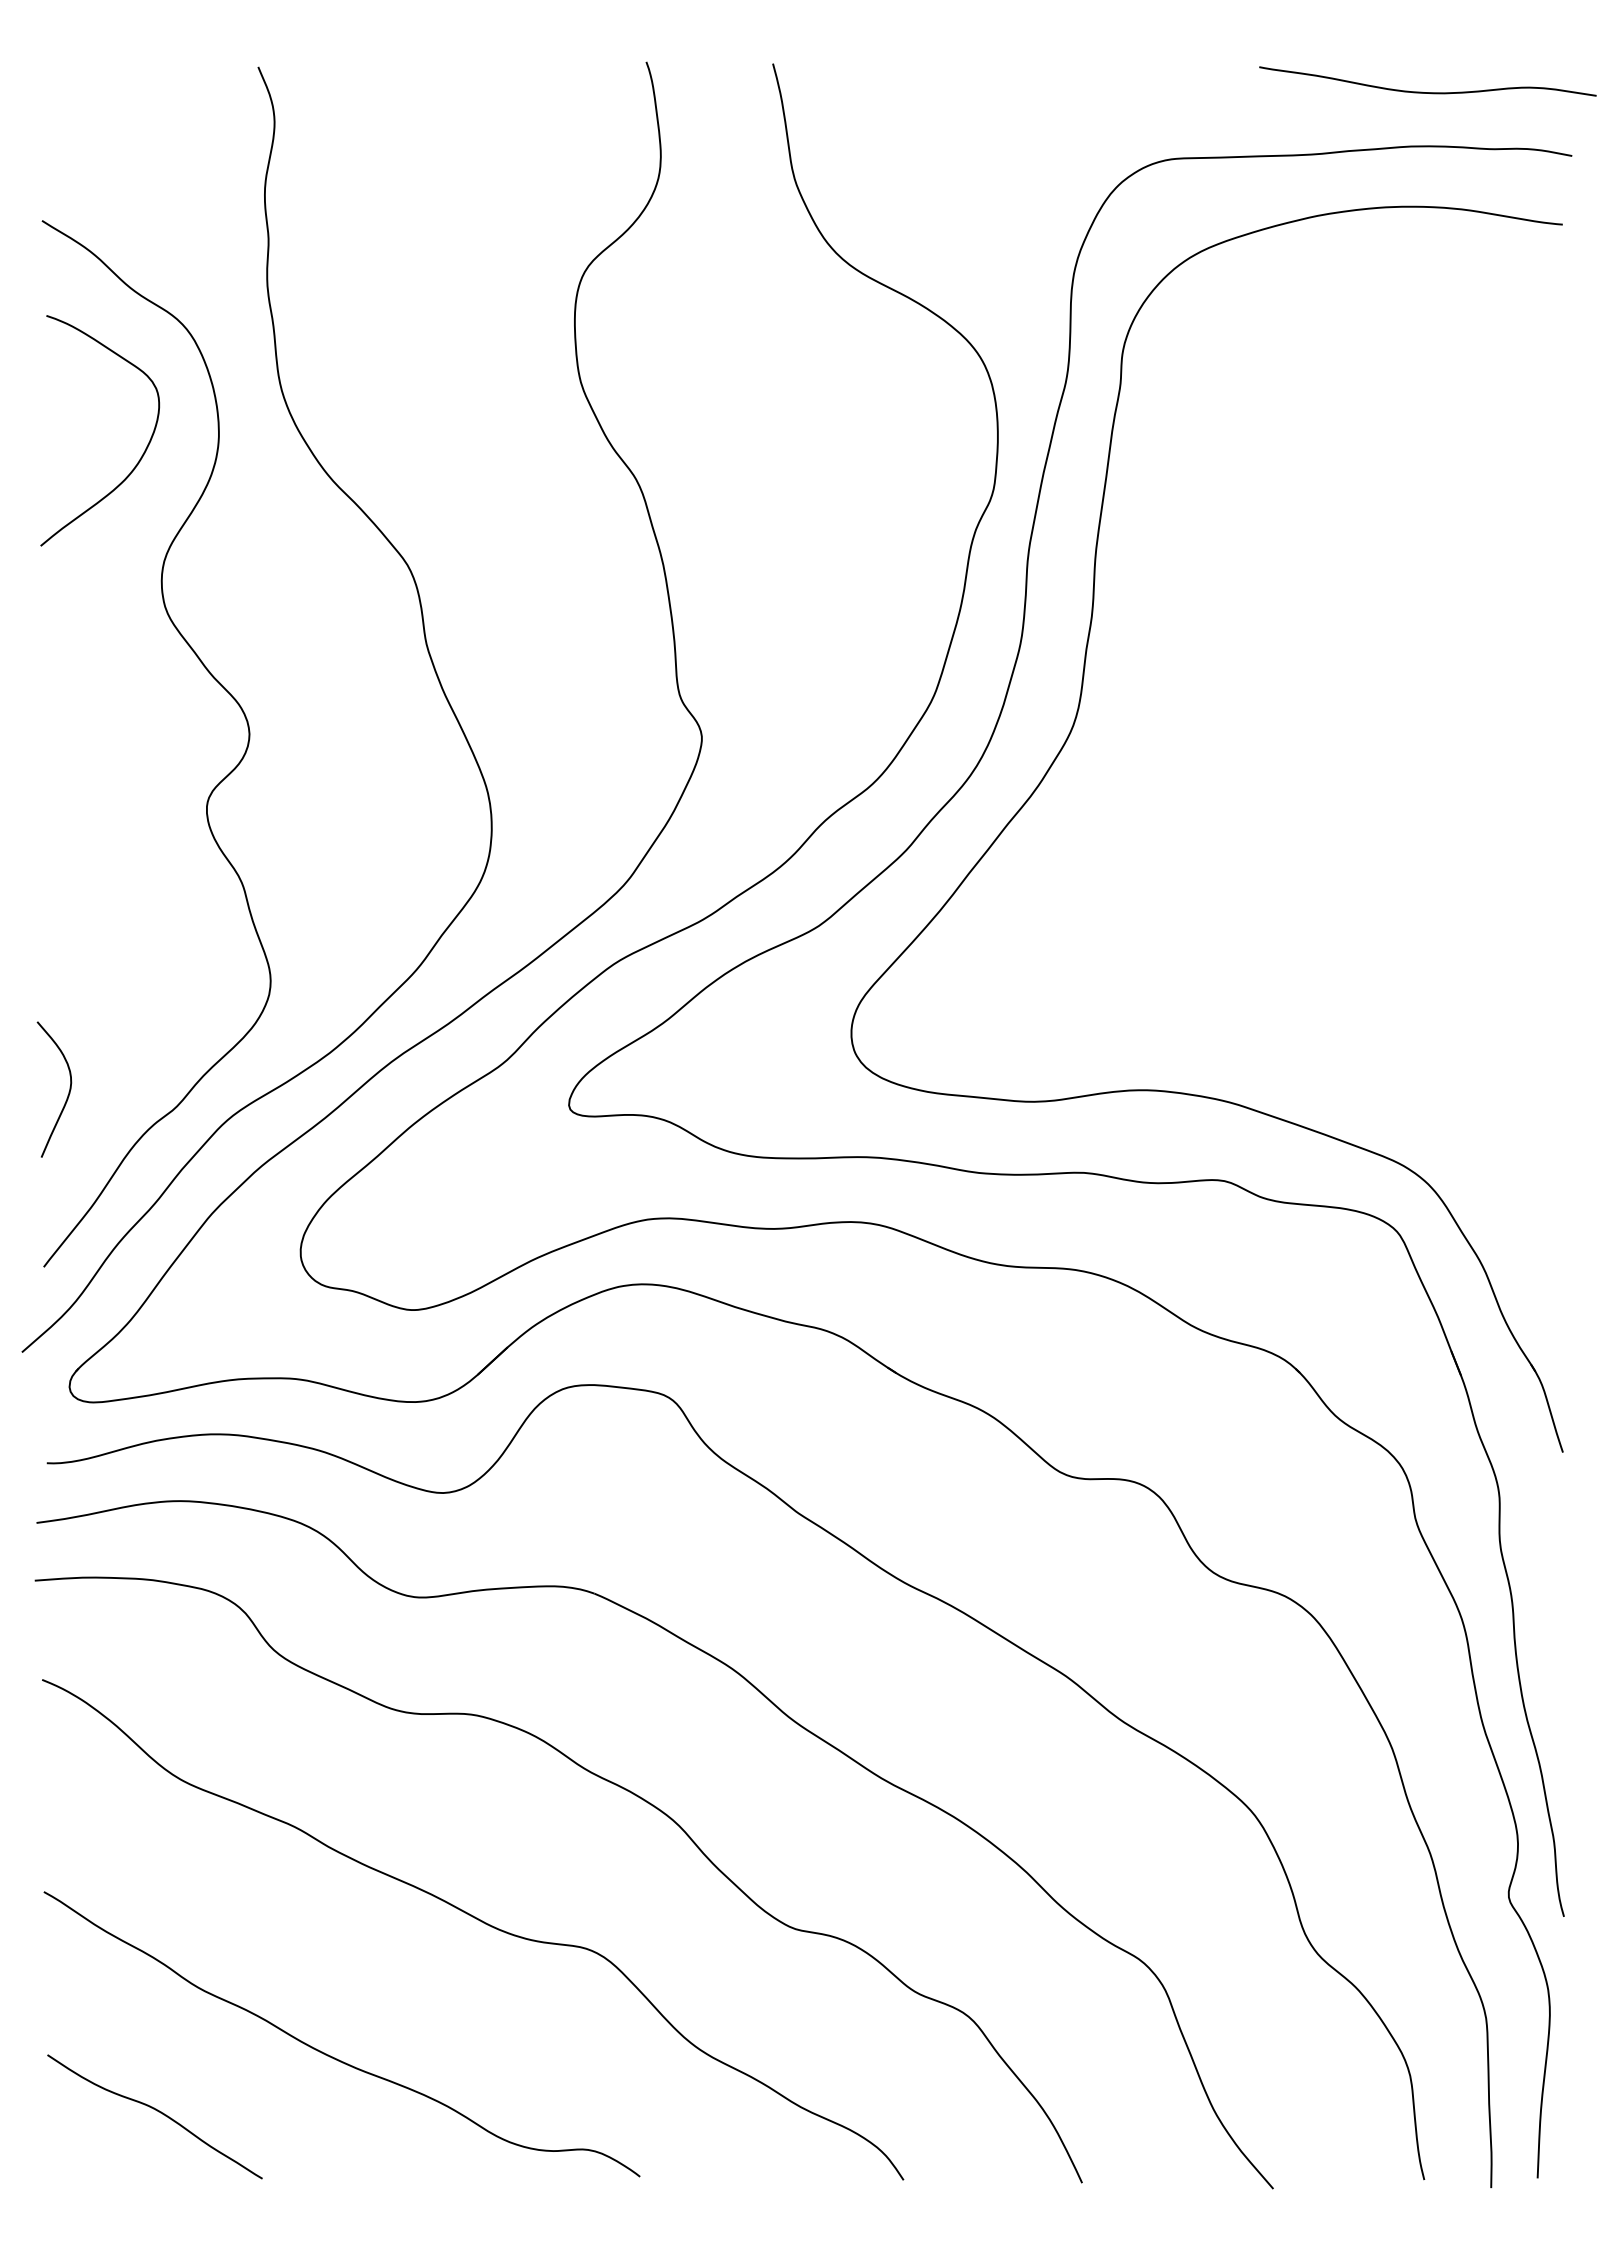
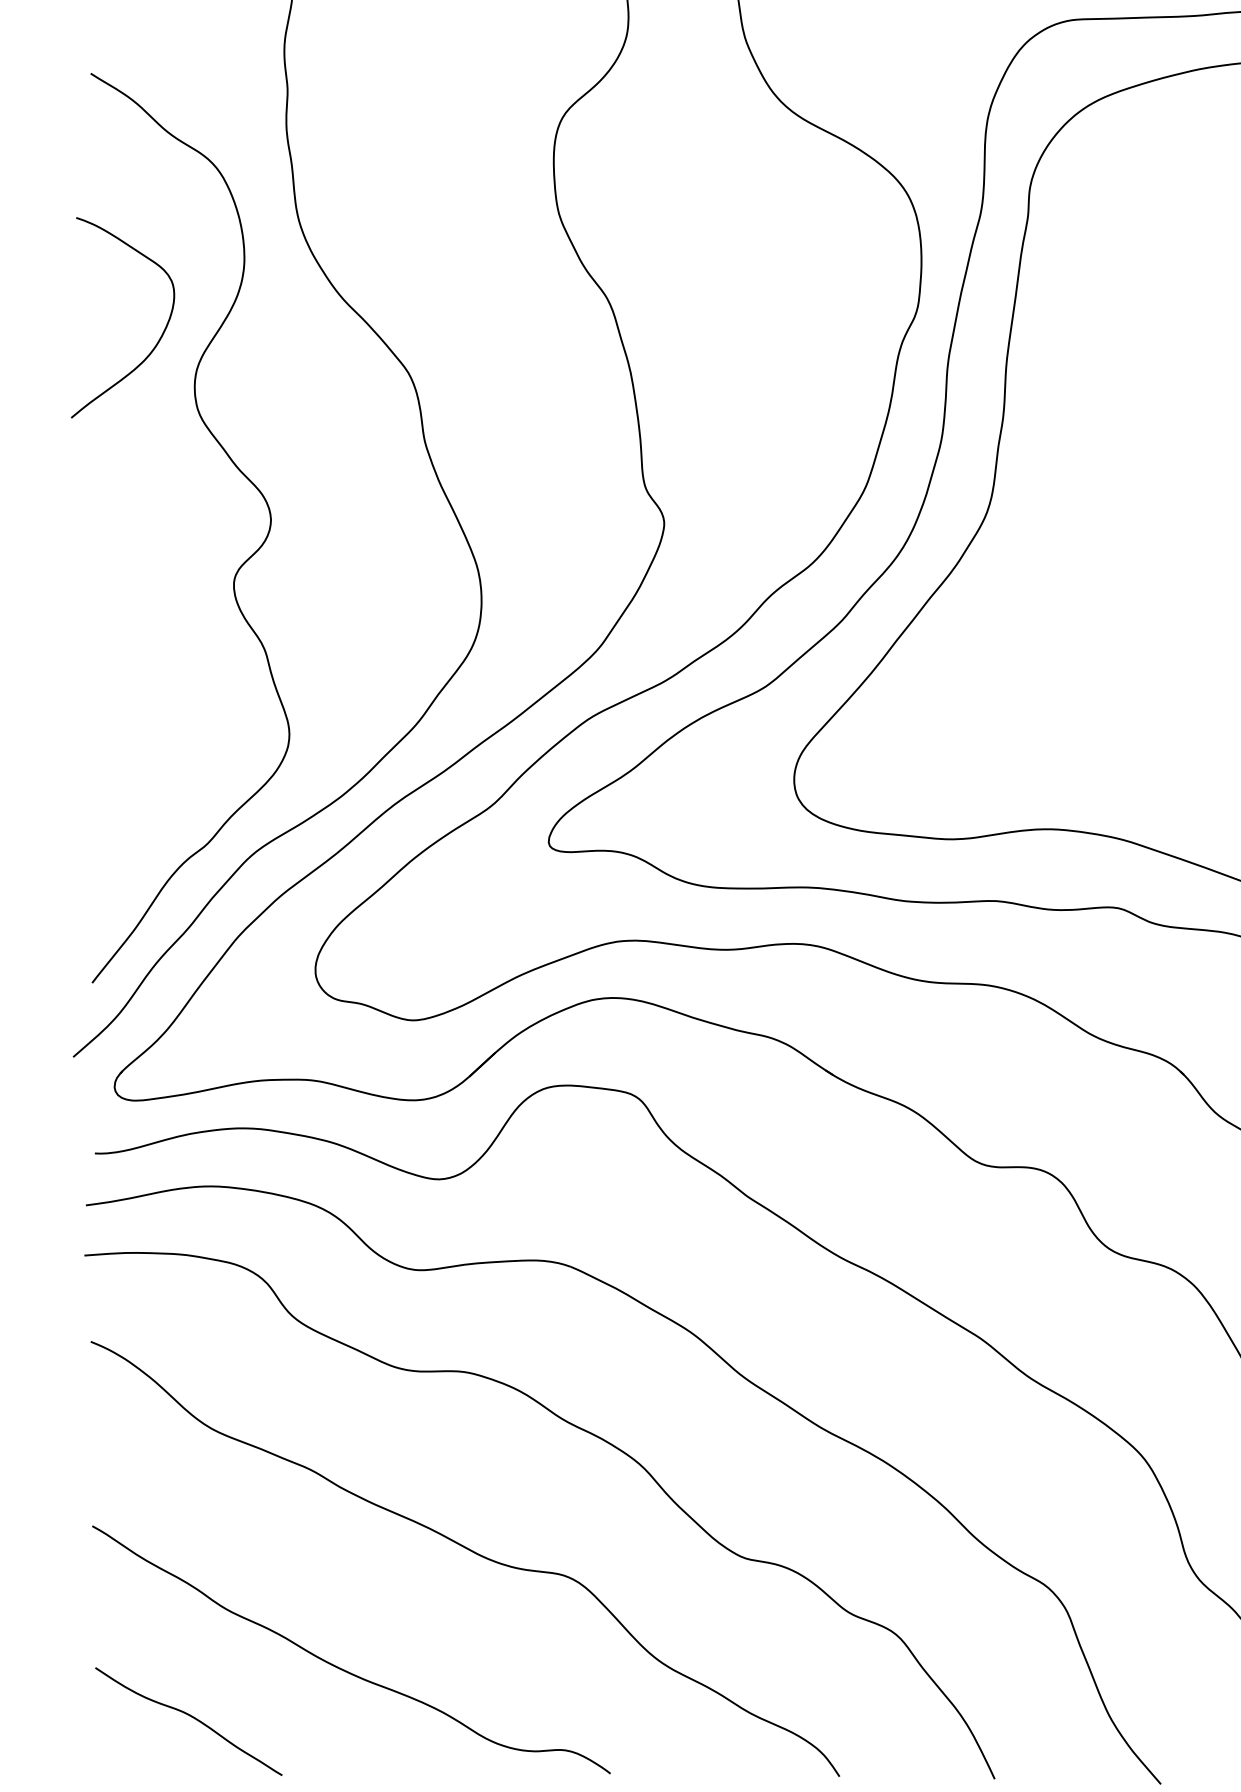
curve: (141, 455) -> (158, 339), moved
curve: (68, 1091) -> (113, 830), removed

